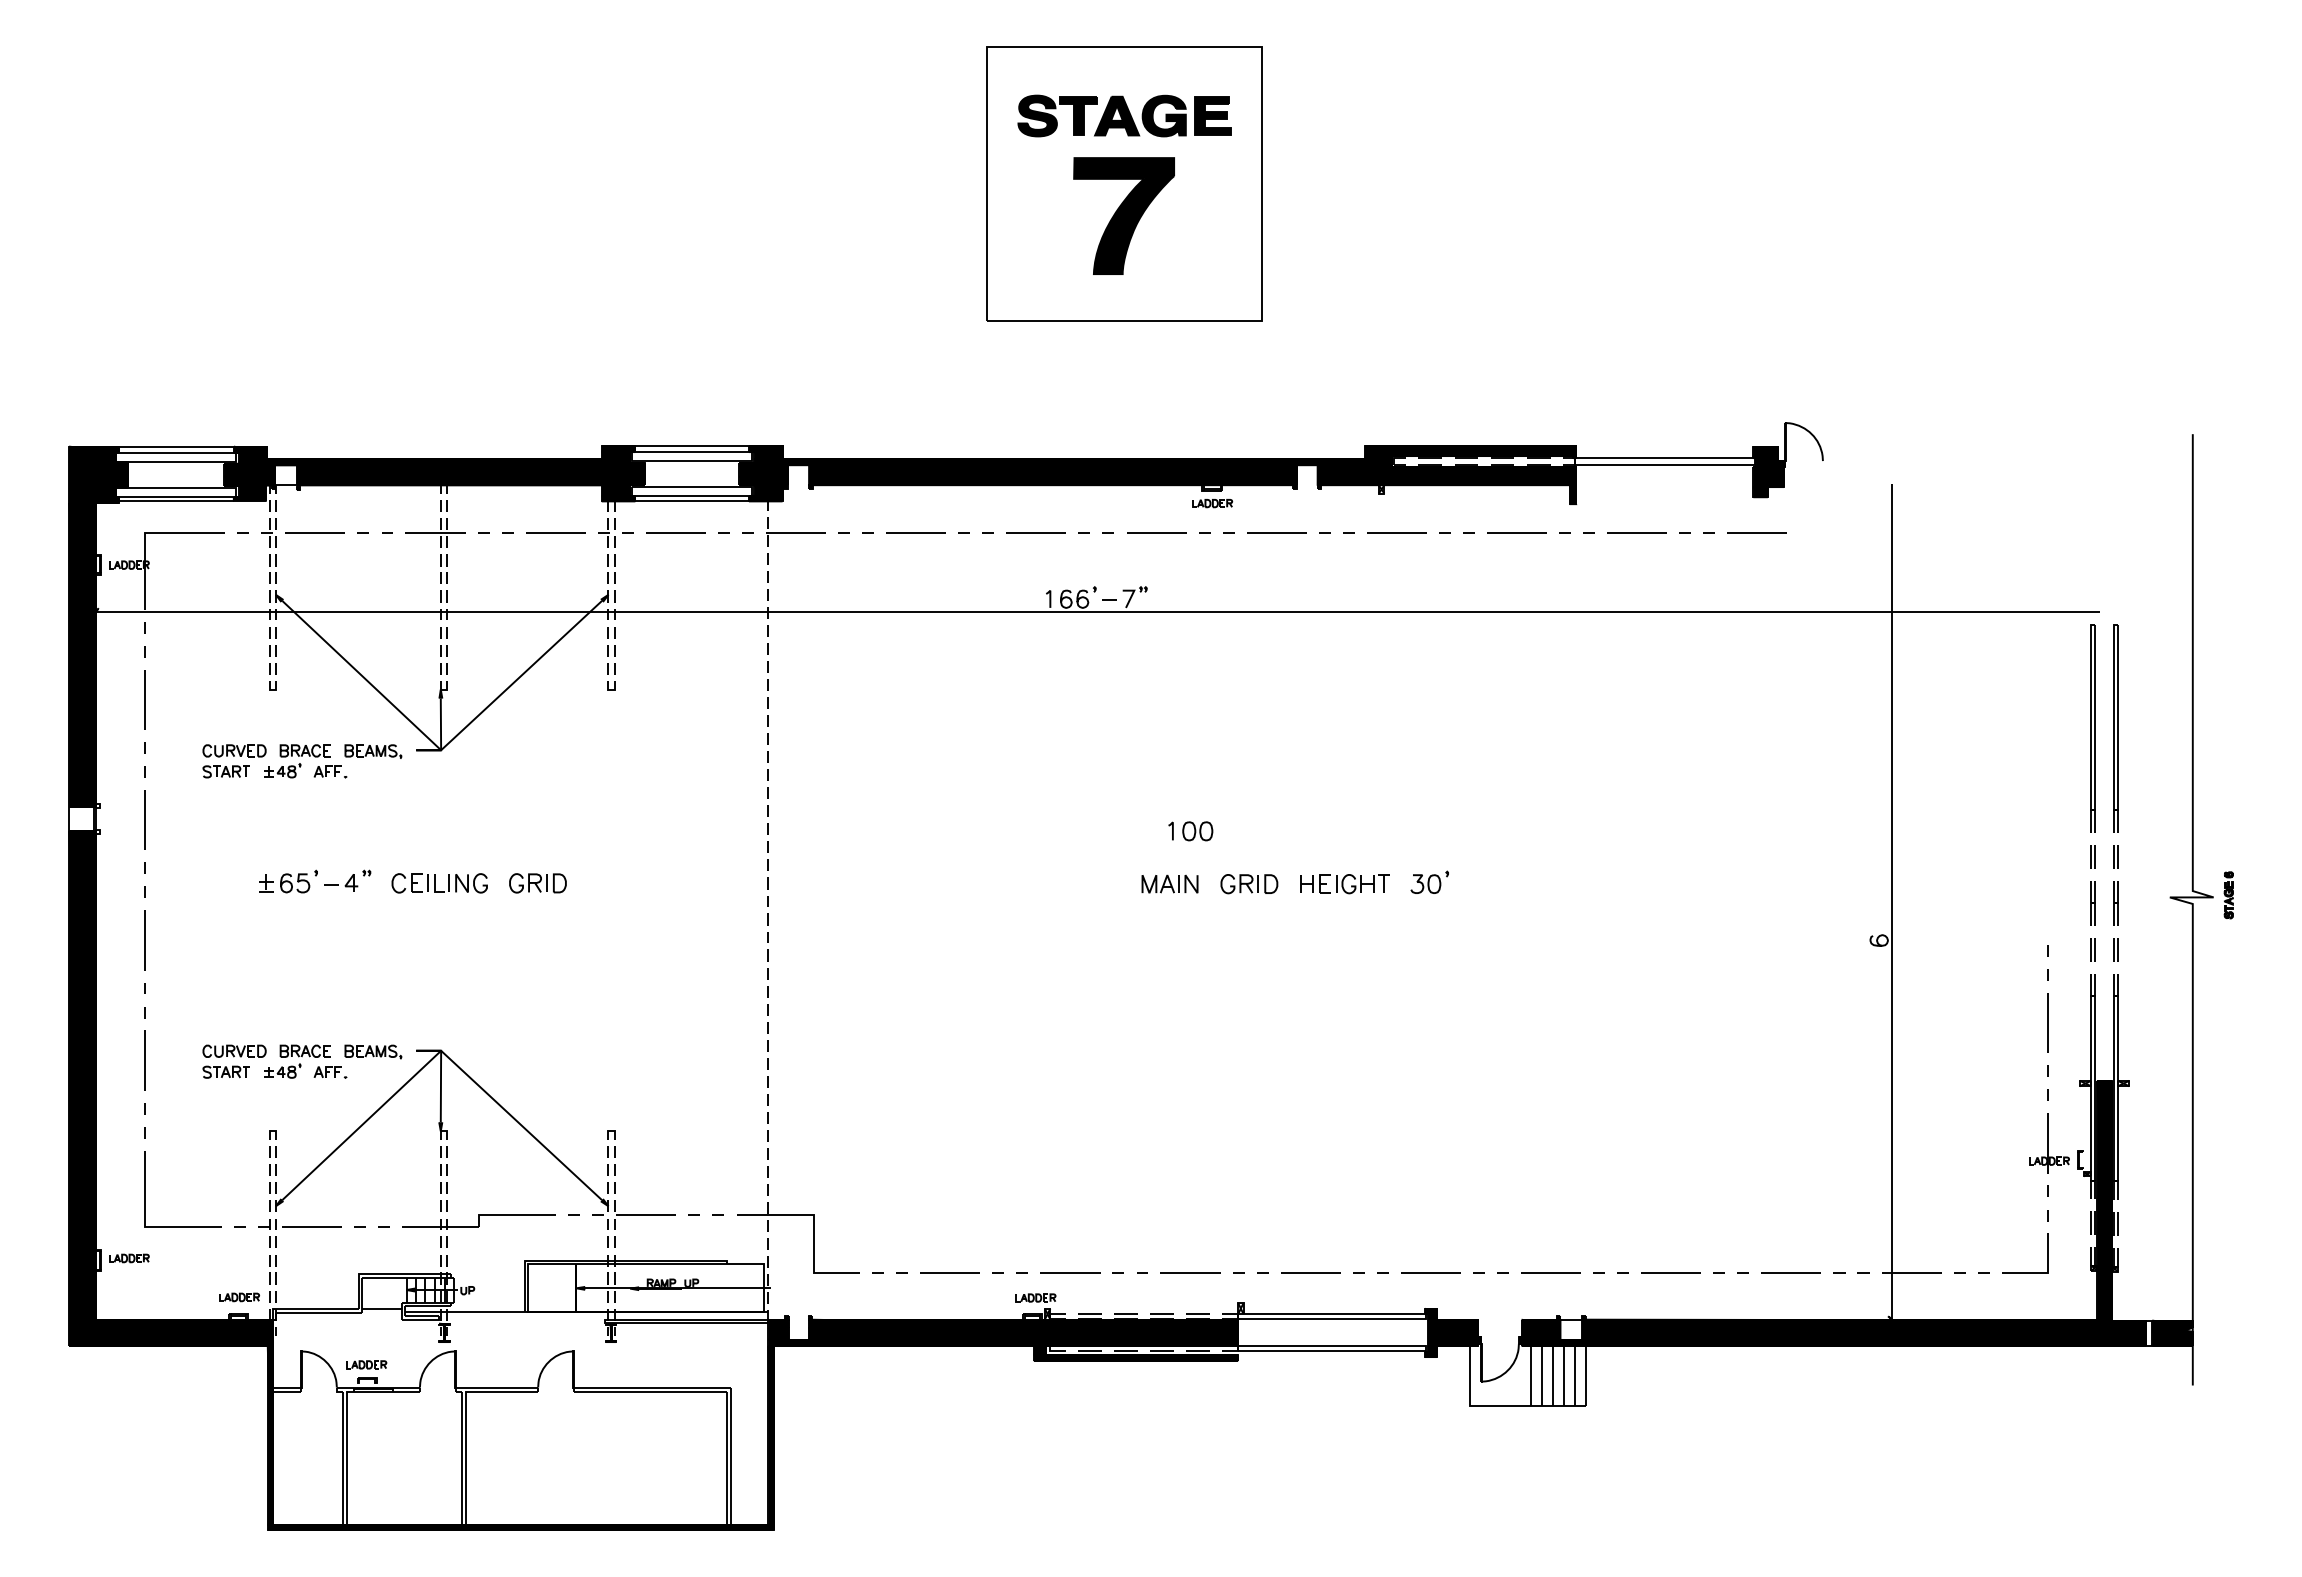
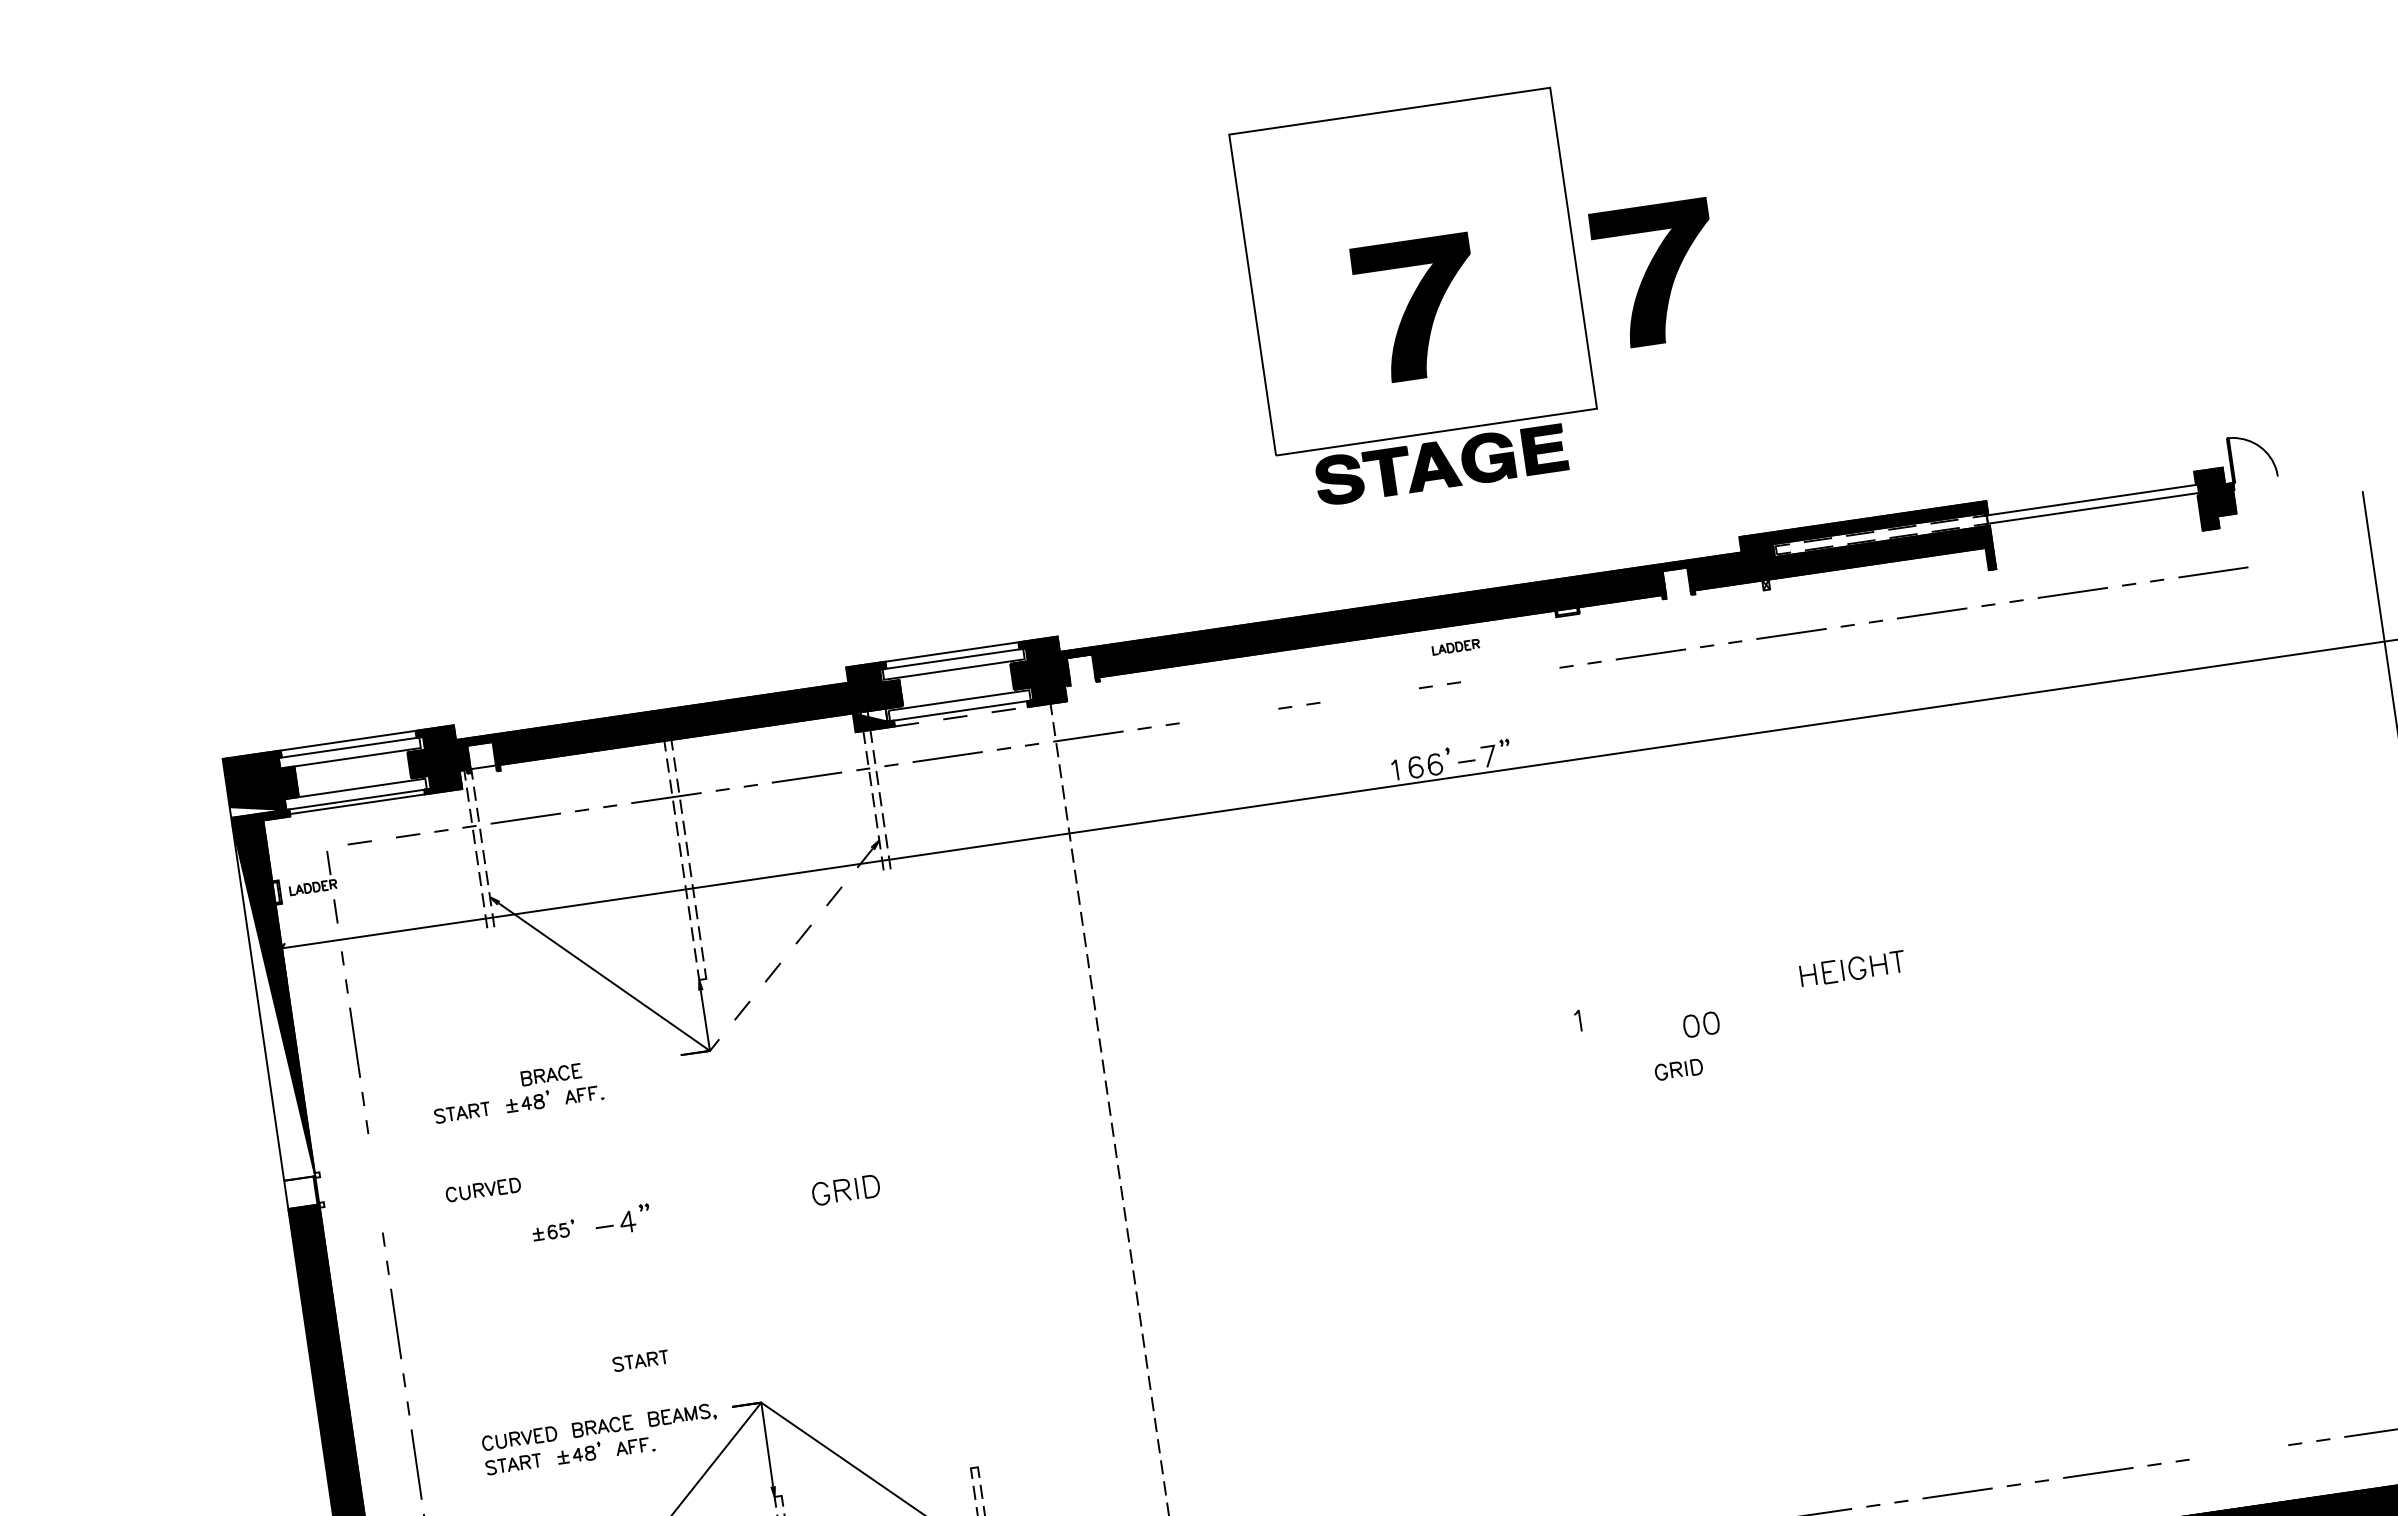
part: (1124, 115) -> (1441, 463), moved
part: (1327, 215) -> (1656, 273), added
fill: (615, 490) -> (869, 717), removed
fill: (92, 491) -> (257, 807), removed
line: (692, 501) -> (961, 716), solid -> dashed
part: (1212, 503) -> (1455, 647), moved
line: (915, 532) -> (1228, 715), removed
line: (1035, 532) -> (1368, 694), removed
line: (1156, 532) -> (1510, 673), removed
line: (146, 533) -> (328, 847), solid -> dashed
fill: (82, 654) -> (273, 1000), removed
part: (272, 658) -> (496, 972), removed
part: (611, 658) -> (893, 914), removed
line: (512, 684) -> (782, 961), solid -> dashed
part: (234, 750) -> (483, 1189), moved
part: (373, 751) -> (631, 1063), removed
line: (144, 819) -> (374, 1182), removed
part: (1197, 831) -> (1701, 1024), moved
part: (288, 881) -> (553, 1230), size x0.6
part: (1429, 881) -> (1889, 1035), removed
part: (439, 883) -> (730, 1207), removed
part: (1169, 883) -> (1585, 1082), removed
part: (1249, 884) -> (1679, 1069), size x0.7
part: (1344, 884) -> (1852, 969), moved
part: (344, 1000) -> (639, 1360), added
line: (1670, 1272) -> (2238, 1452), removed

